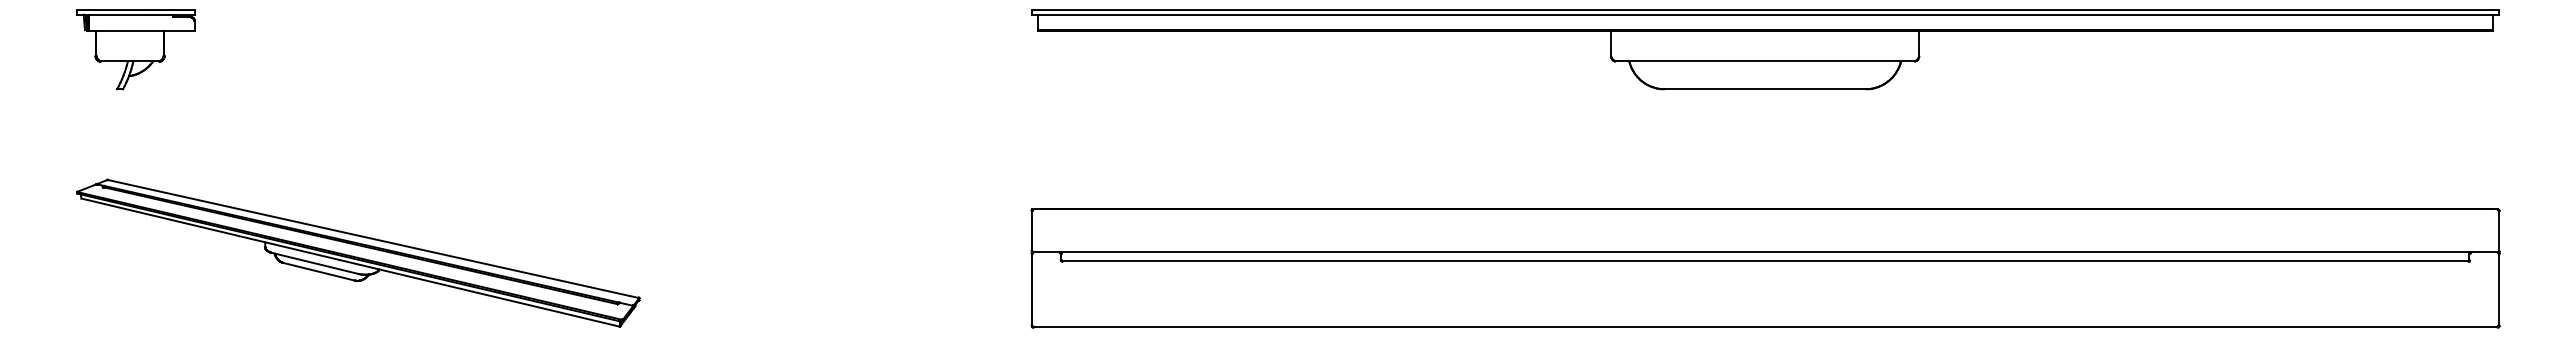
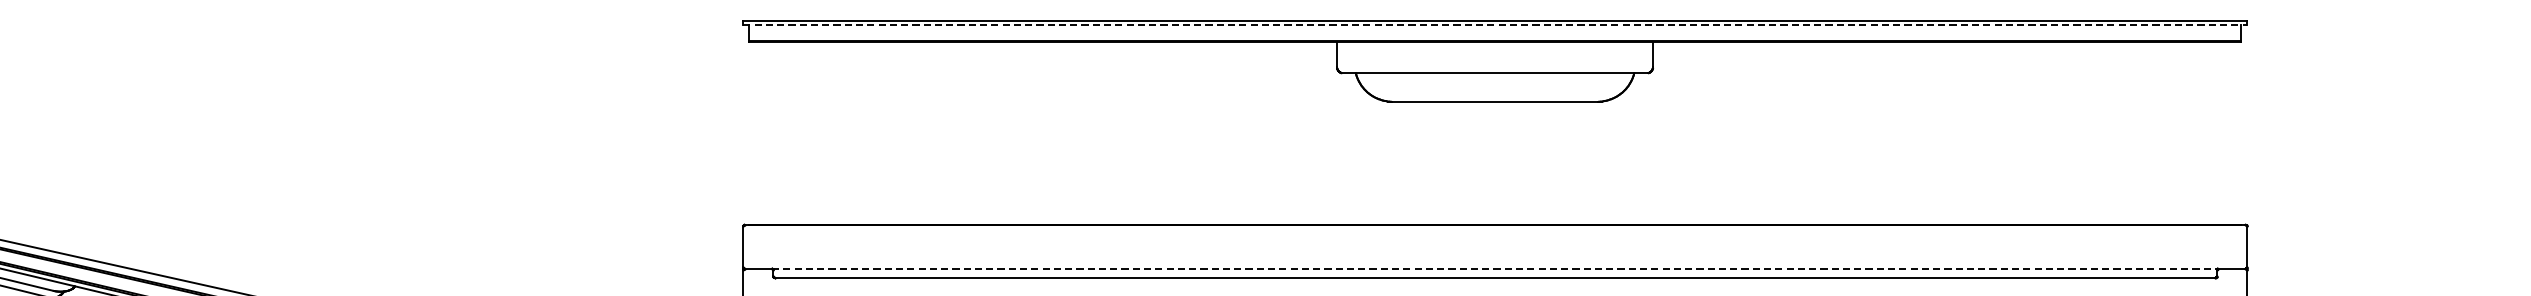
line: (1765, 14) -> (1495, 25), solid -> dashed
line: (1765, 252) -> (1495, 268), solid -> dashed

